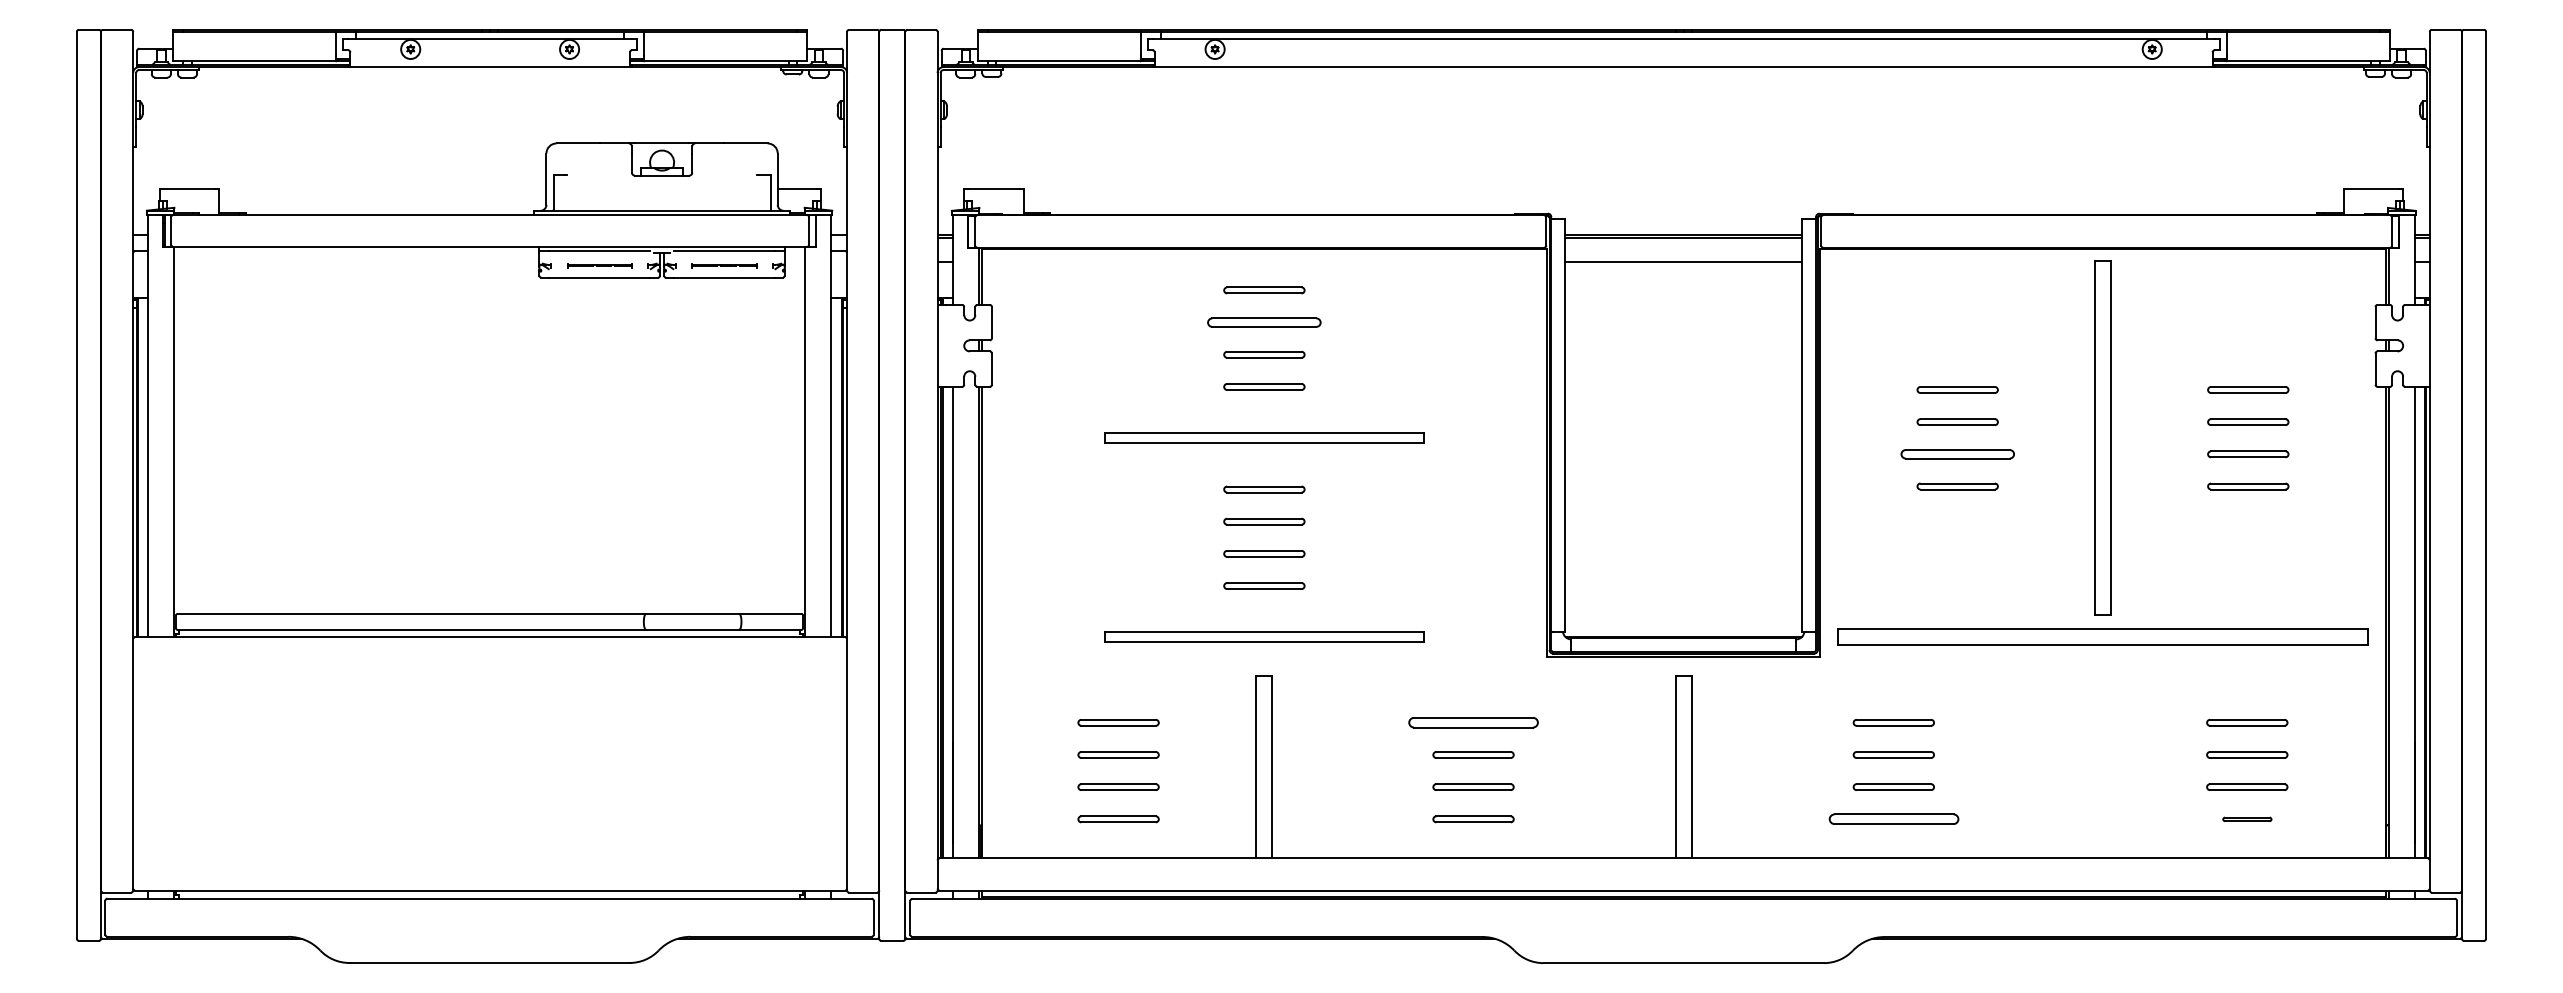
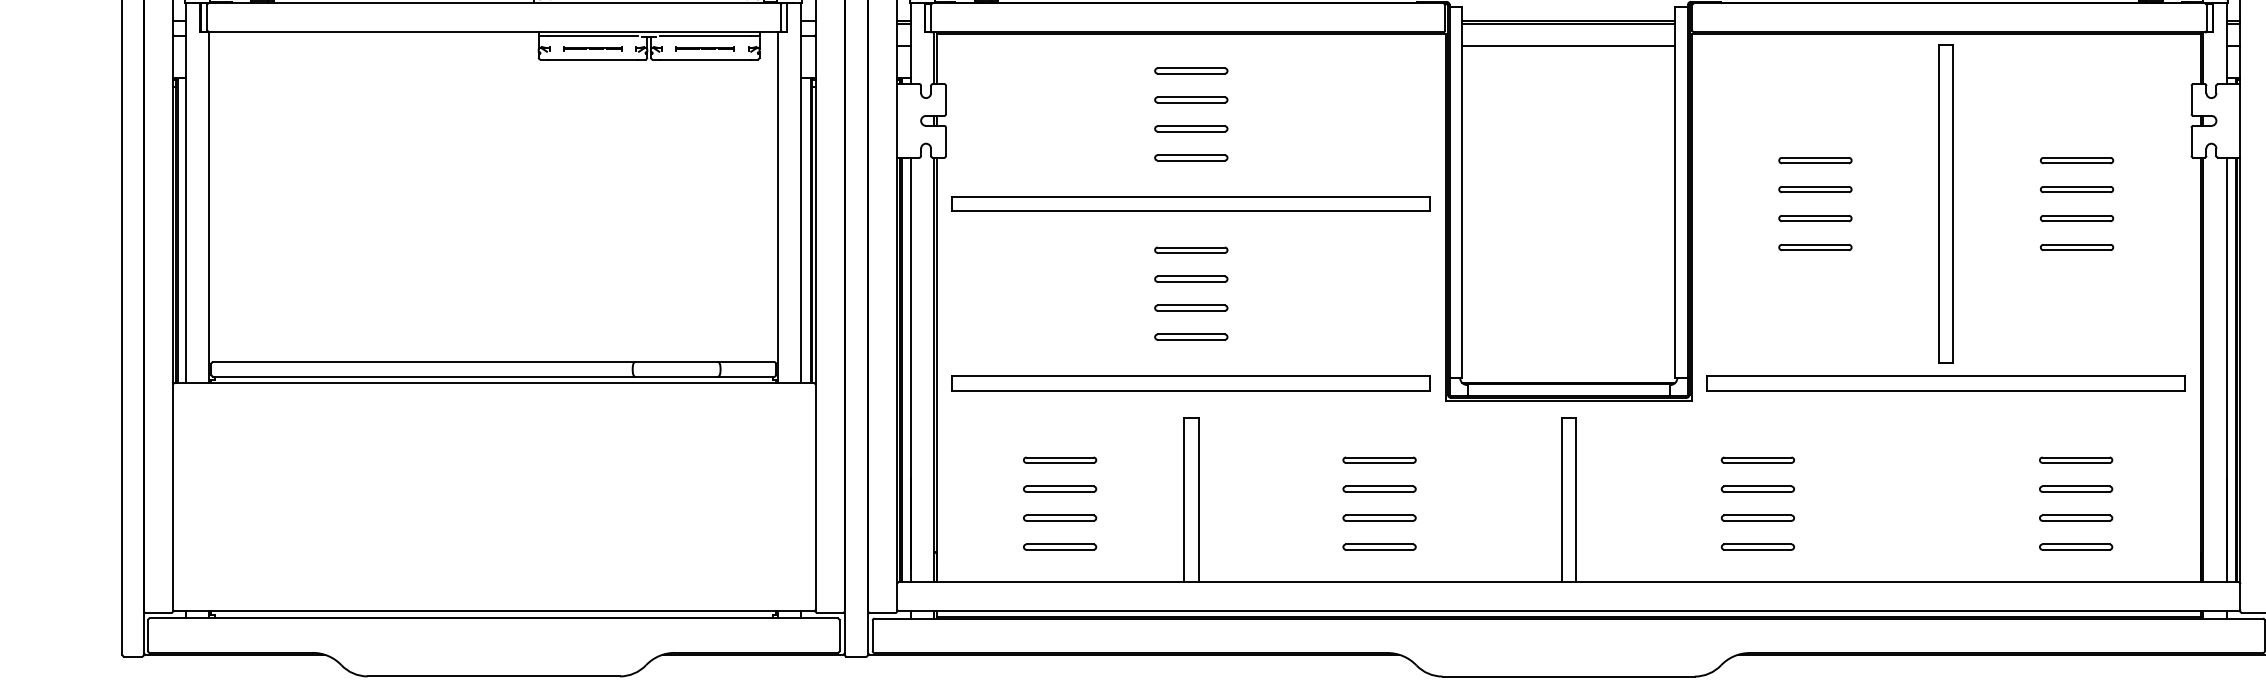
part: (1264, 322) -> (1191, 99), size x0.71
part: (1264, 437) -> (1191, 203), size x1.67
part: (1957, 454) -> (1815, 218), size x0.71
part: (1264, 636) -> (1191, 382), size x1.67
part: (1473, 722) -> (1379, 459), size x0.62
part: (1893, 819) -> (1757, 547), size x0.62
part: (2247, 819) -> (2076, 547), size x1.67

